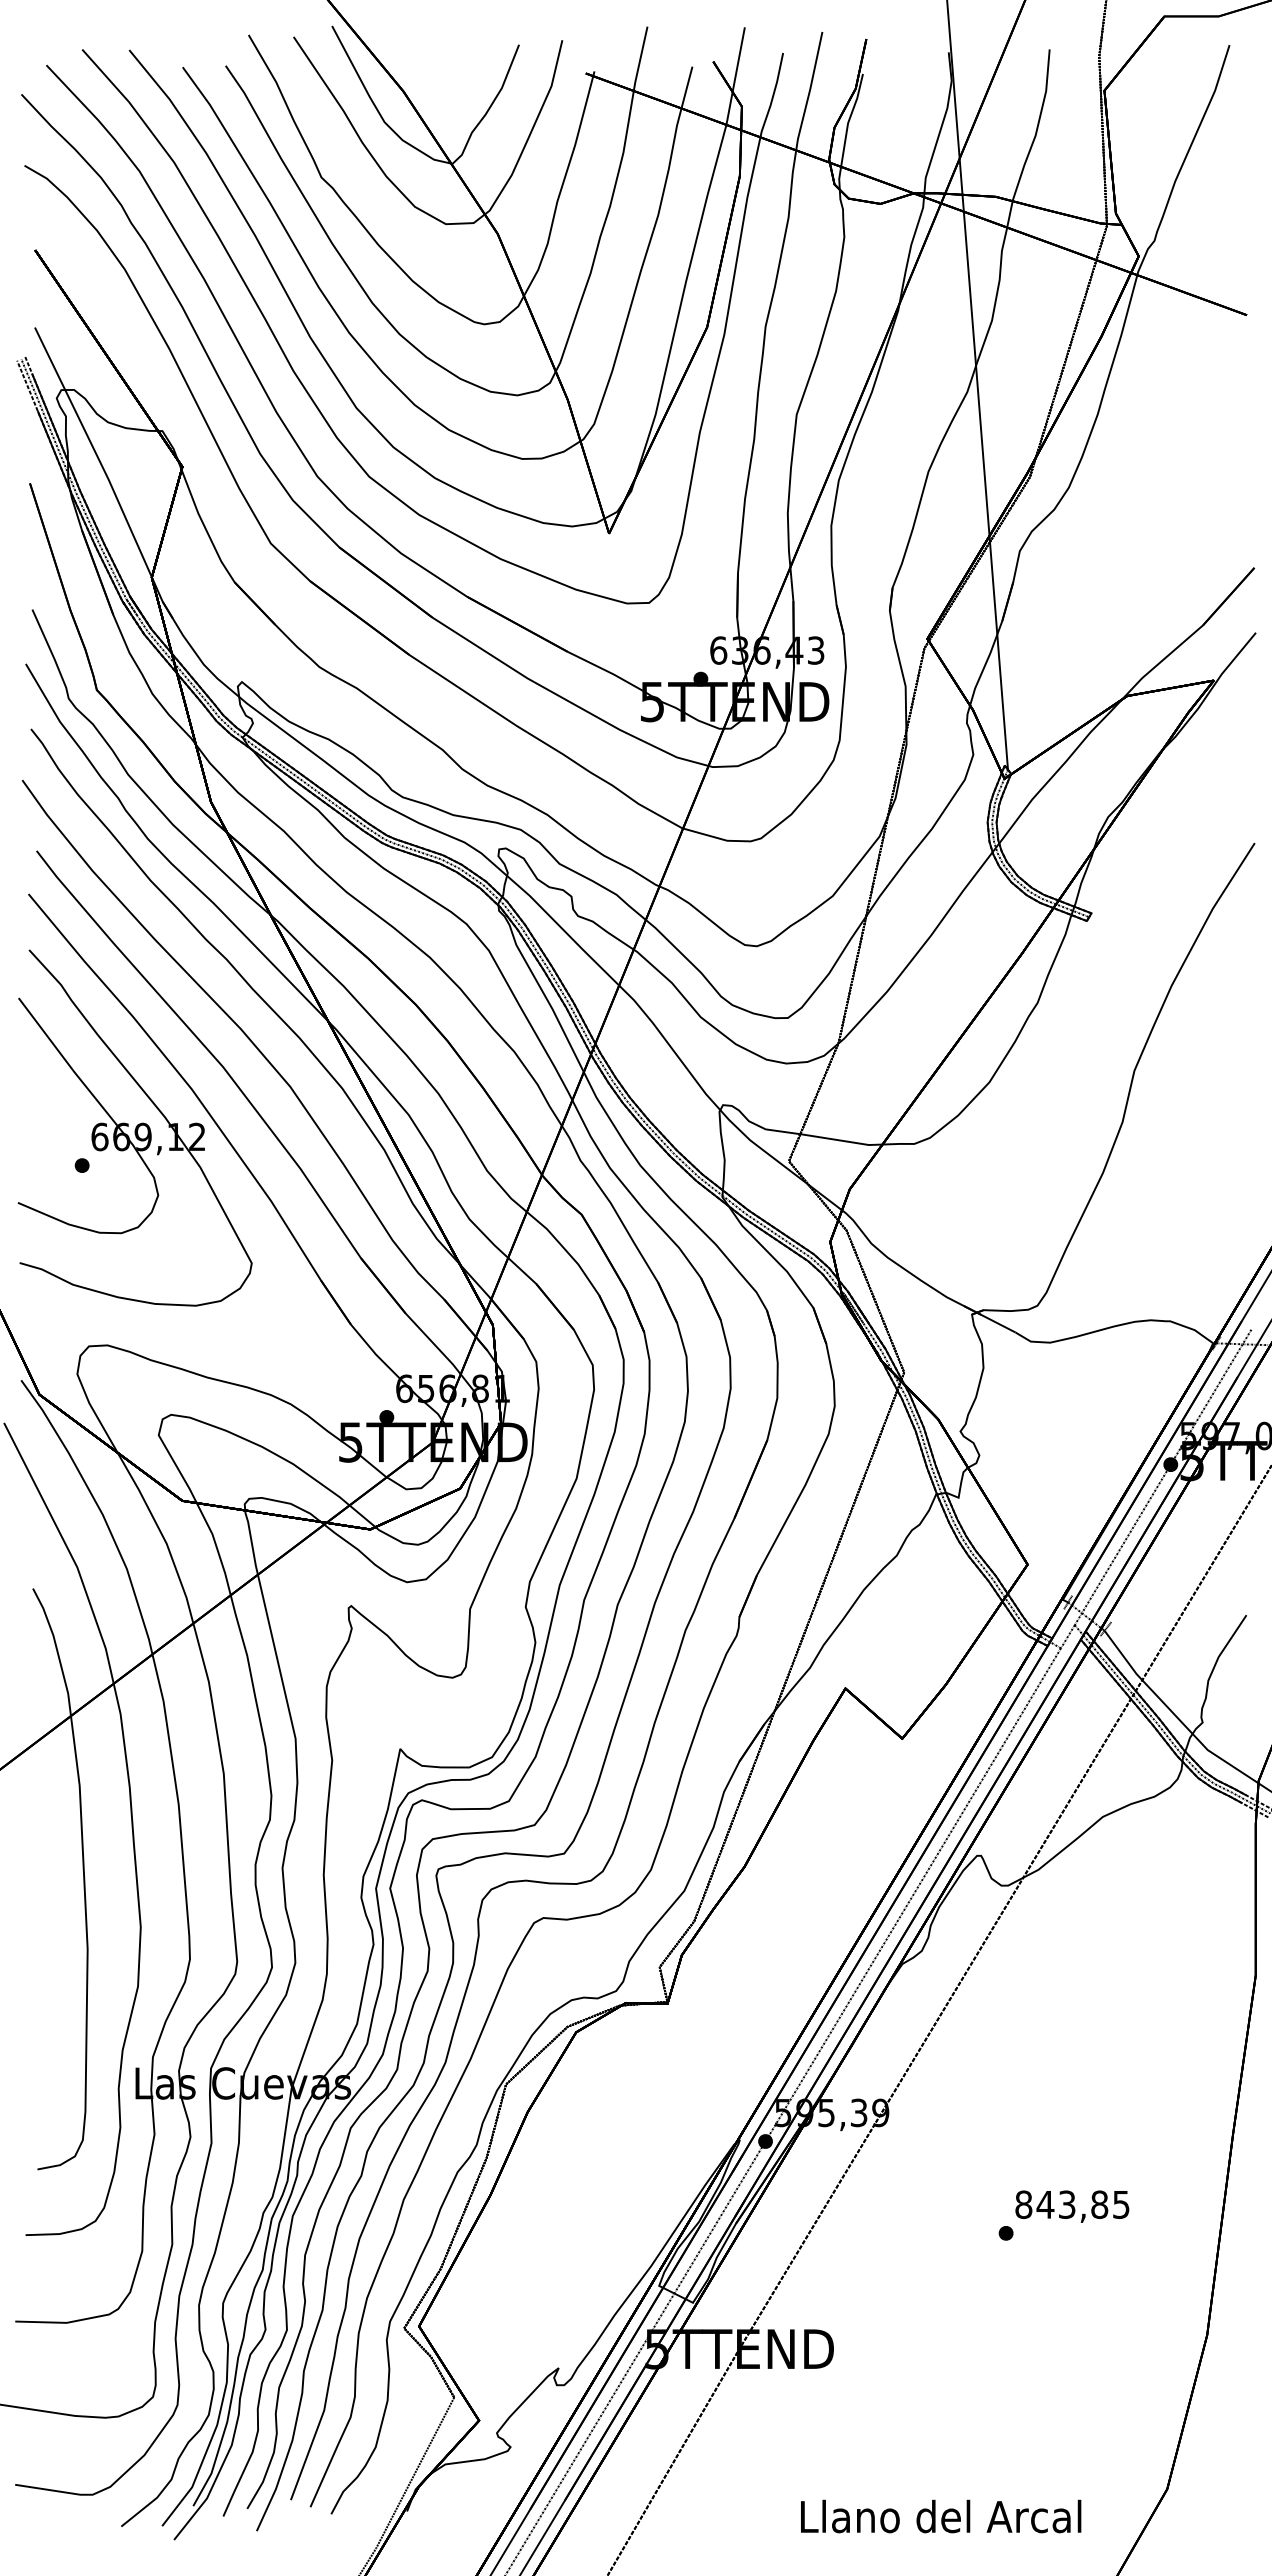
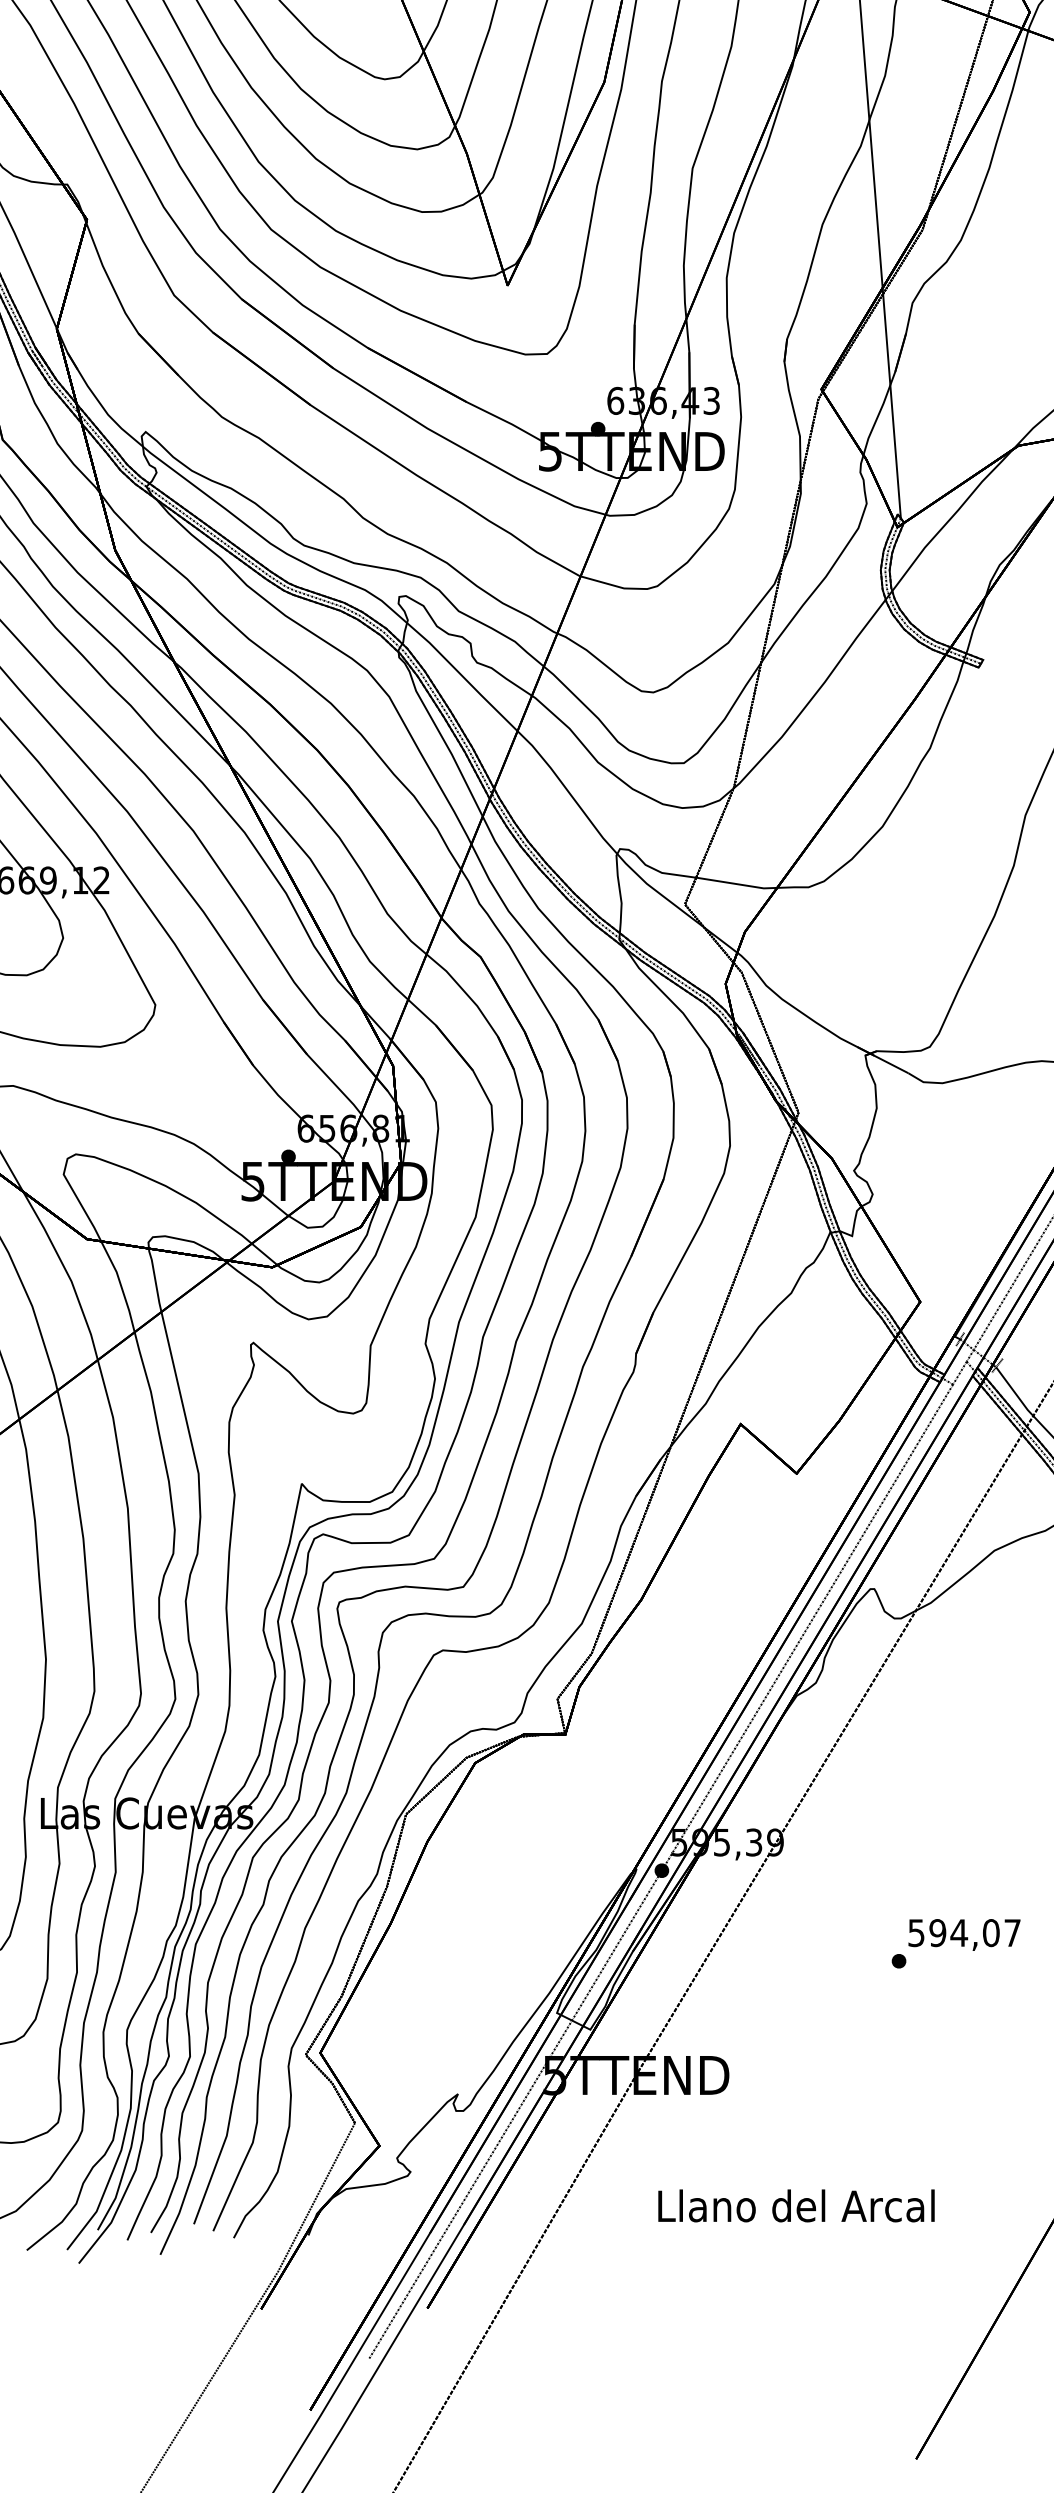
text: (1072, 2204) -> (964, 1932), 843,85 -> 594,07
text: (941, 2516) -> (796, 2205), moved

